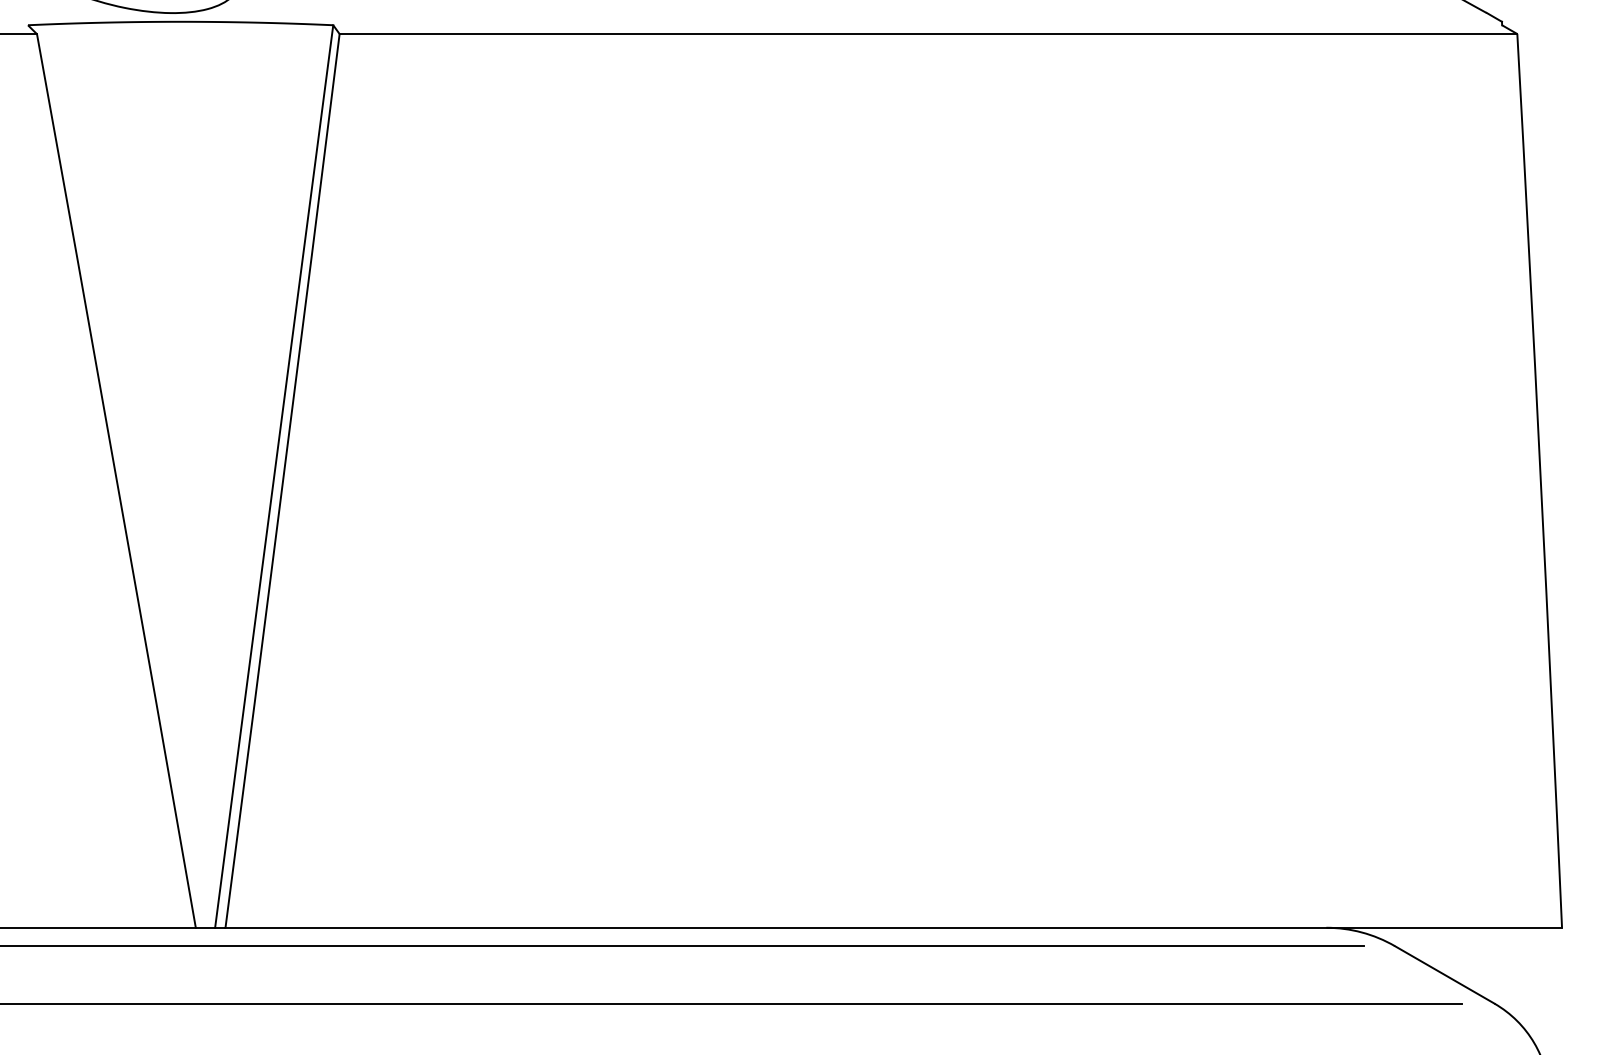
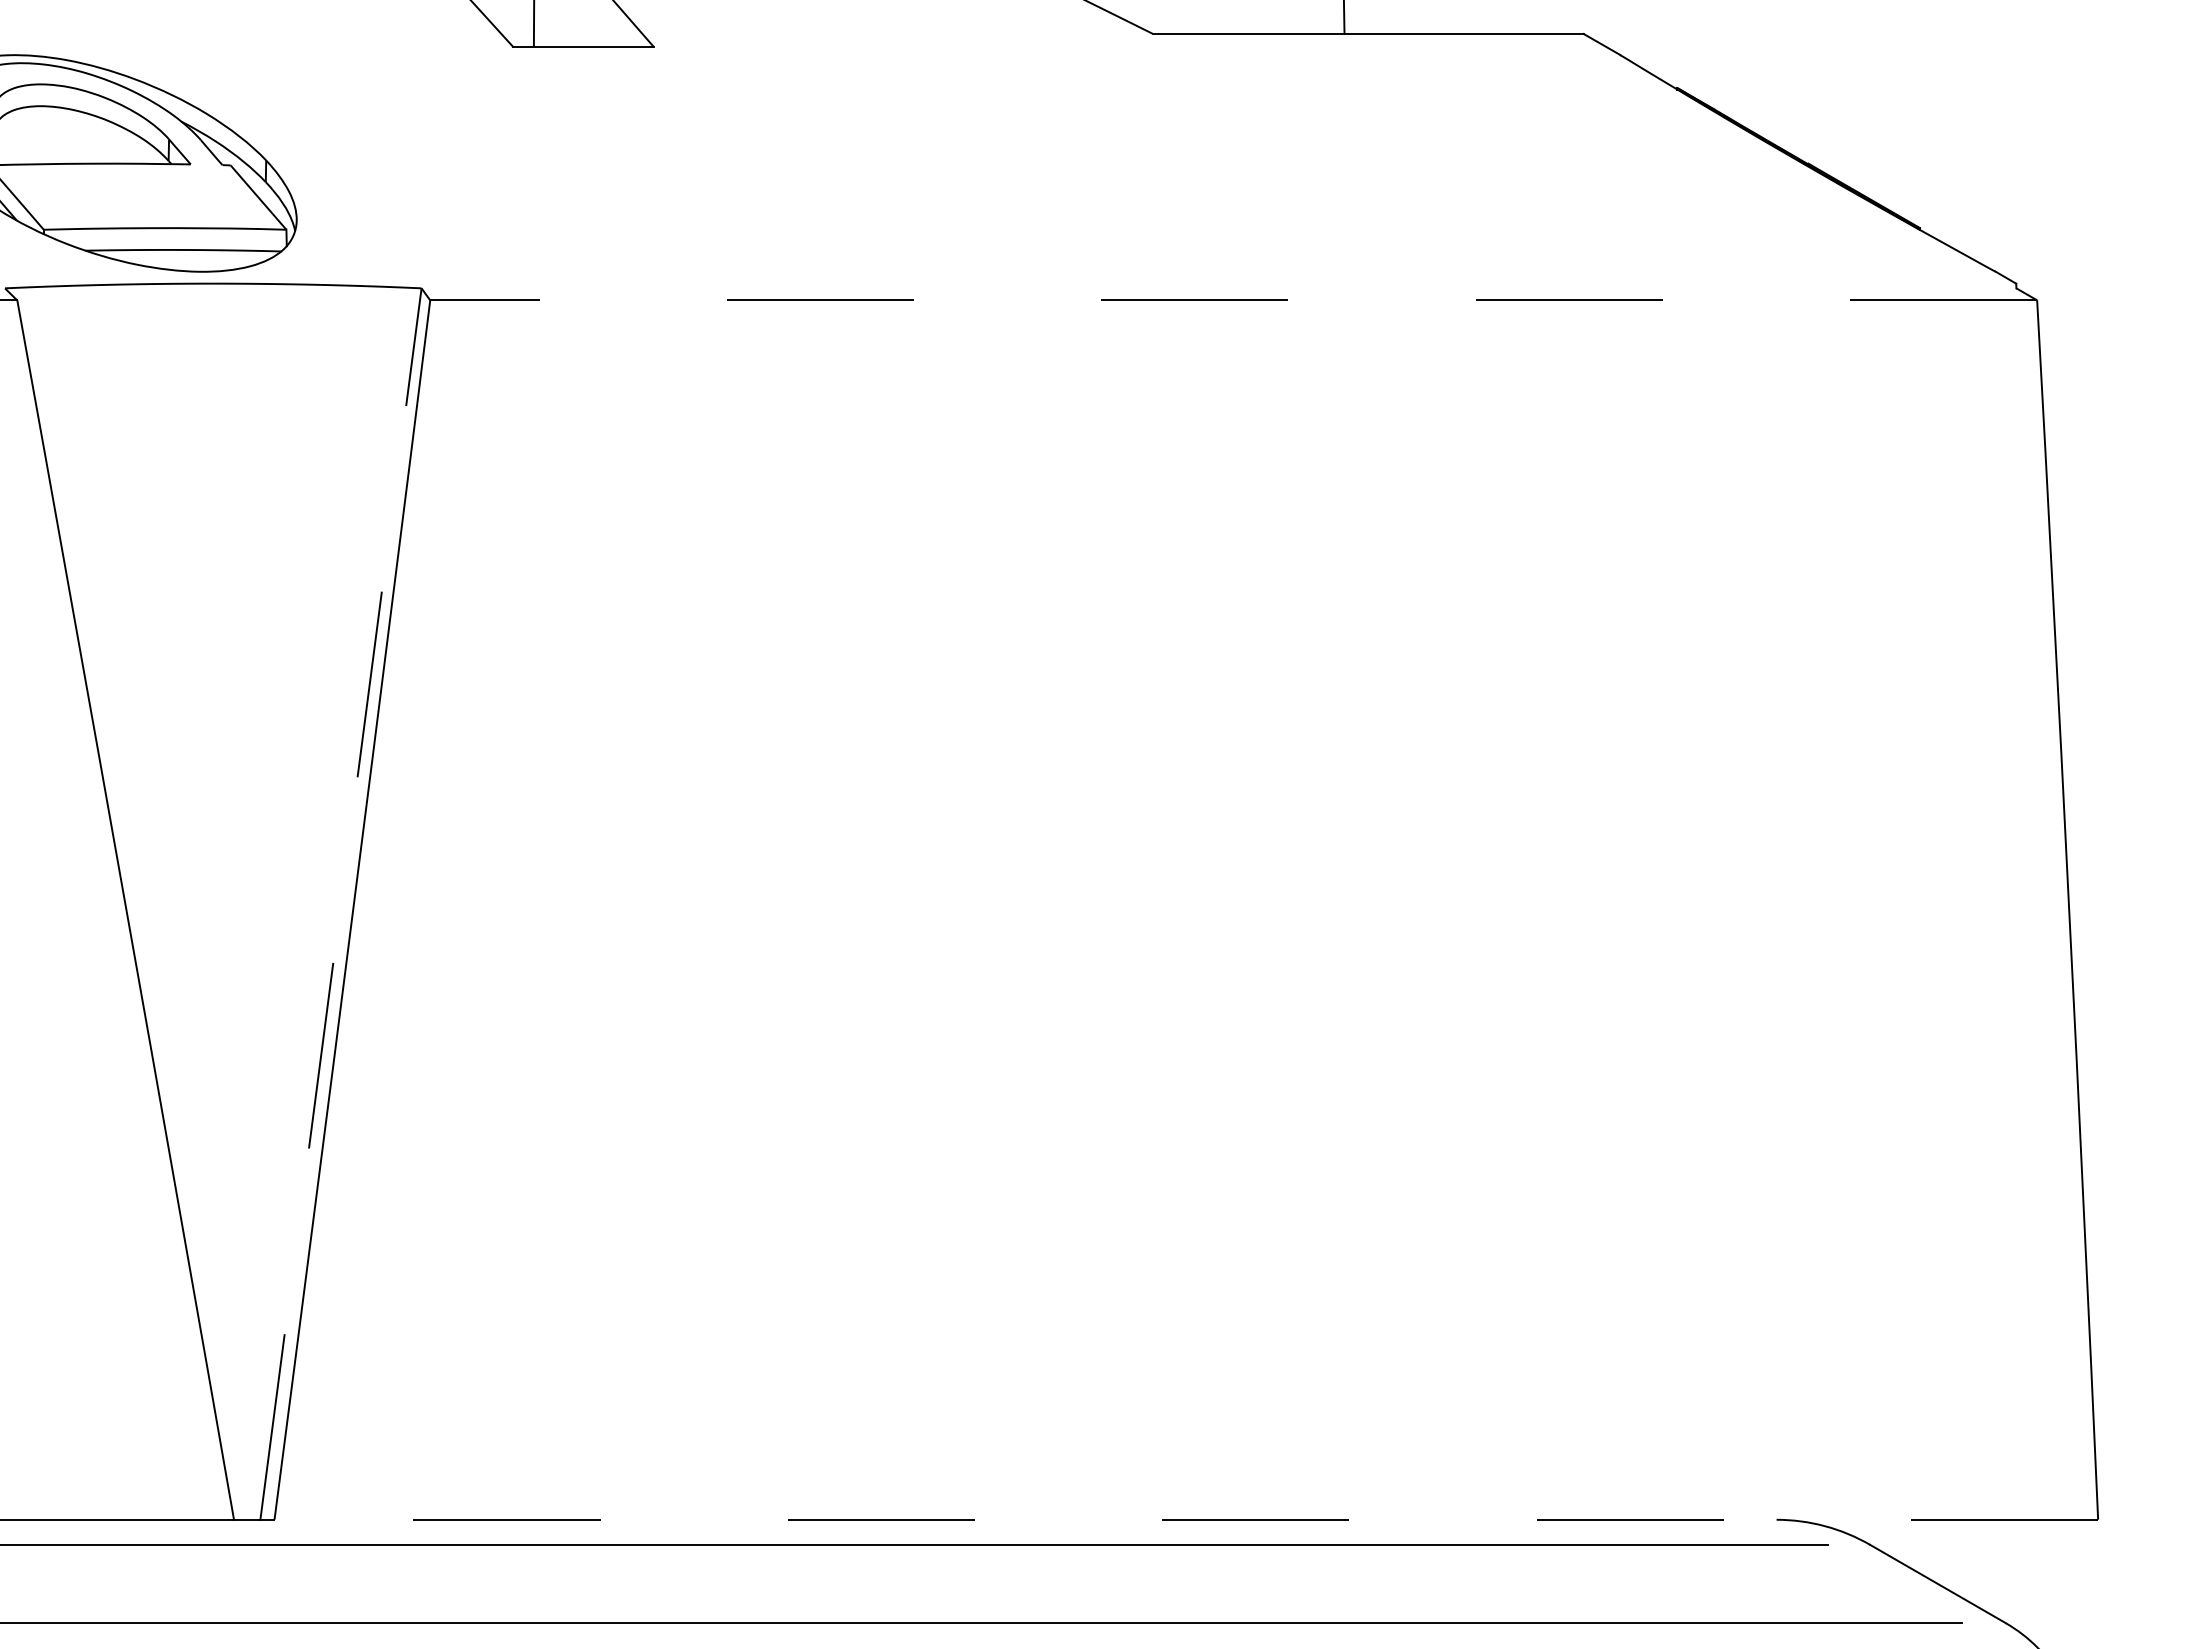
line: (928, 34) -> (1233, 300), solid -> dashed
line: (273, 476) -> (340, 904), solid -> dashed
line: (893, 927) -> (1186, 1519), solid -> dashed

